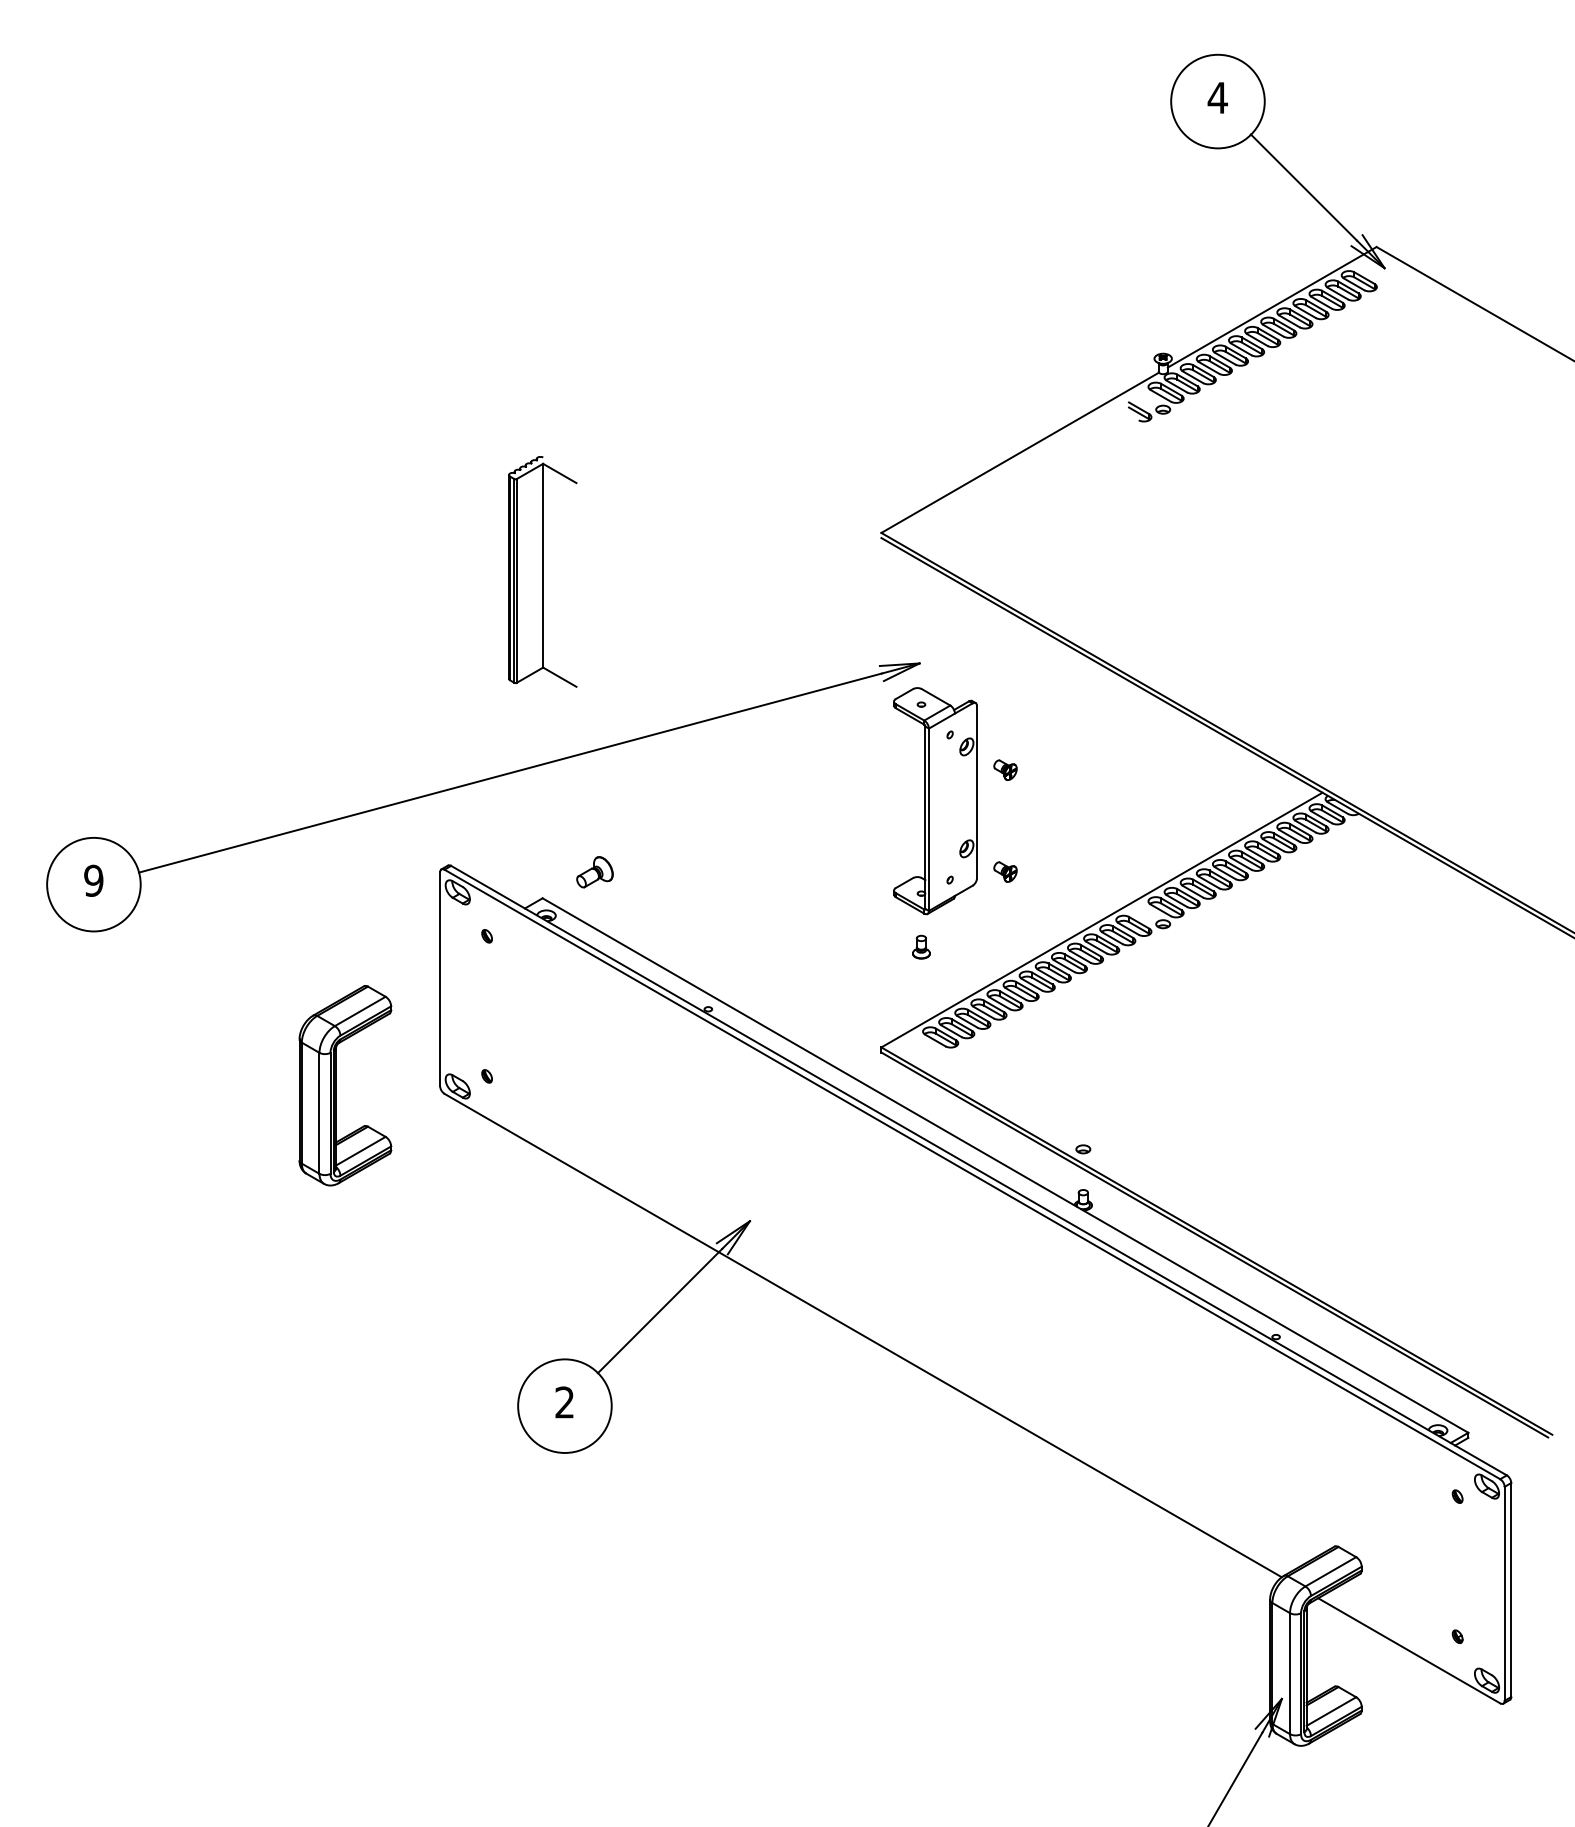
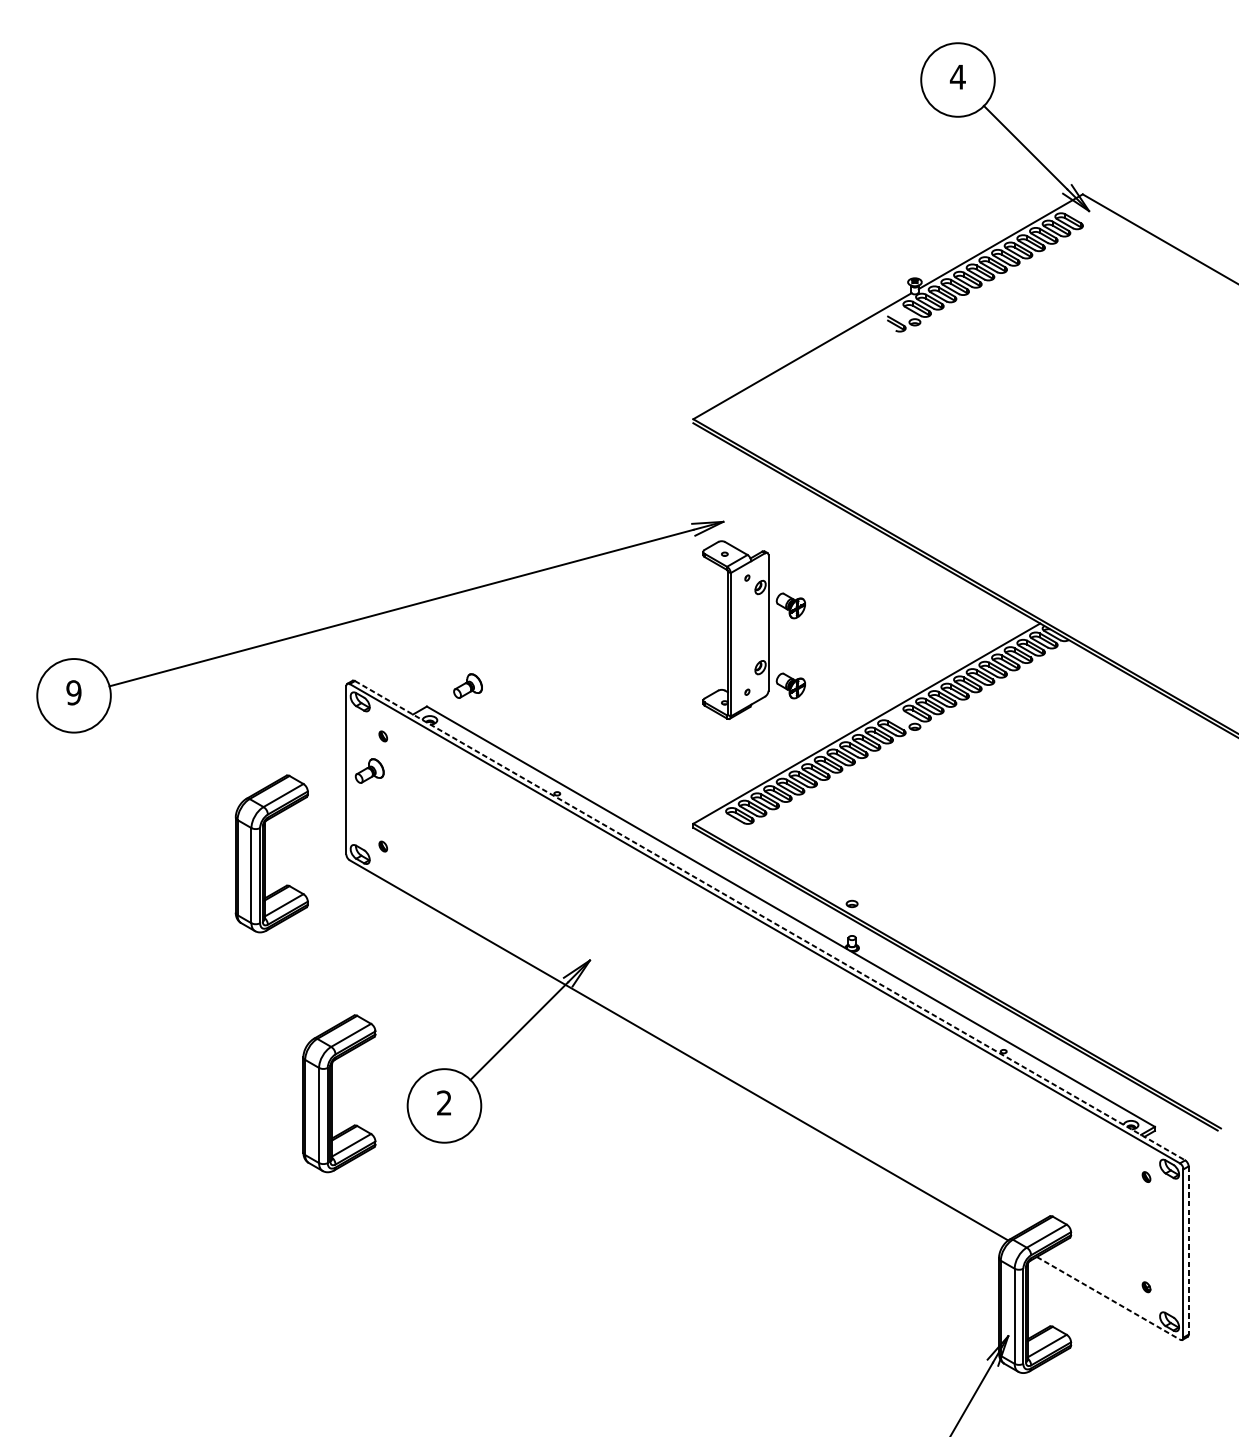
part: (542, 571) -> (426, 449), removed
part: (1005, 769) -> (790, 605), size x1.6
part: (1005, 871) -> (790, 685), size x1.6
part: (921, 946) -> (724, 744), removed
part: (469, 980) -> (369, 771), added
line: (979, 1170) -> (770, 920), solid -> dashed
part: (422, 1390) -> (332, 1093), added
line: (1511, 1590) -> (1188, 1250), solid -> dashed
line: (1409, 1651) -> (1108, 1298), solid -> dashed

